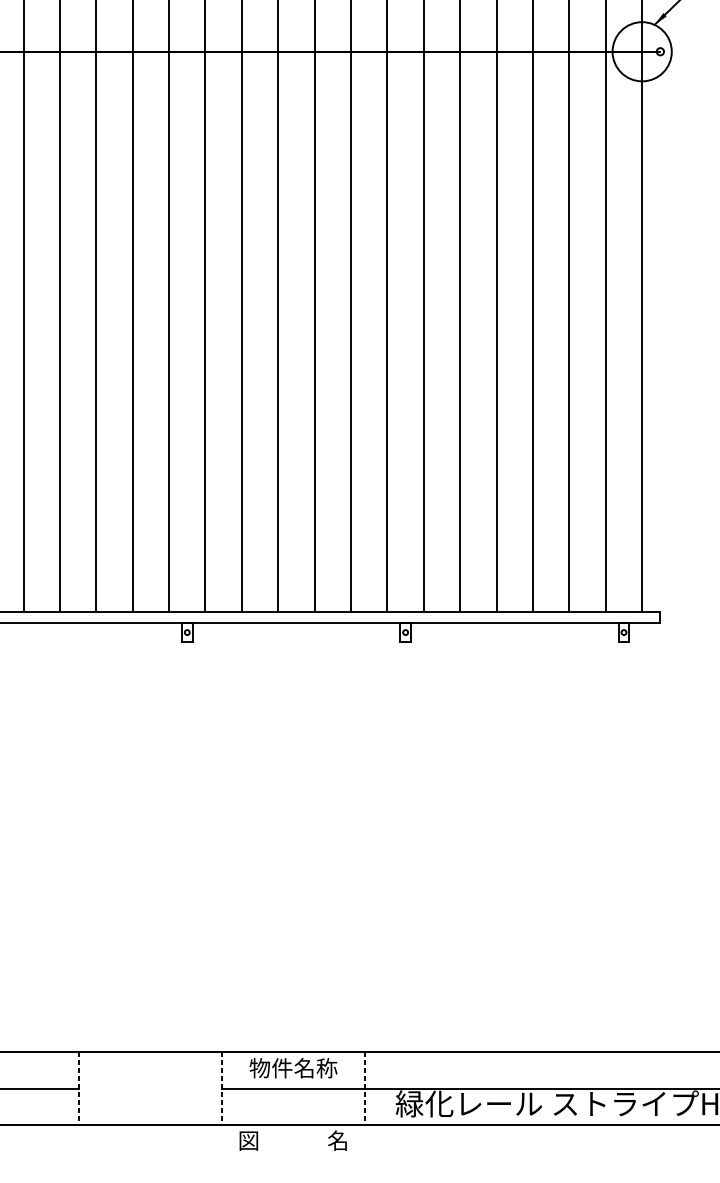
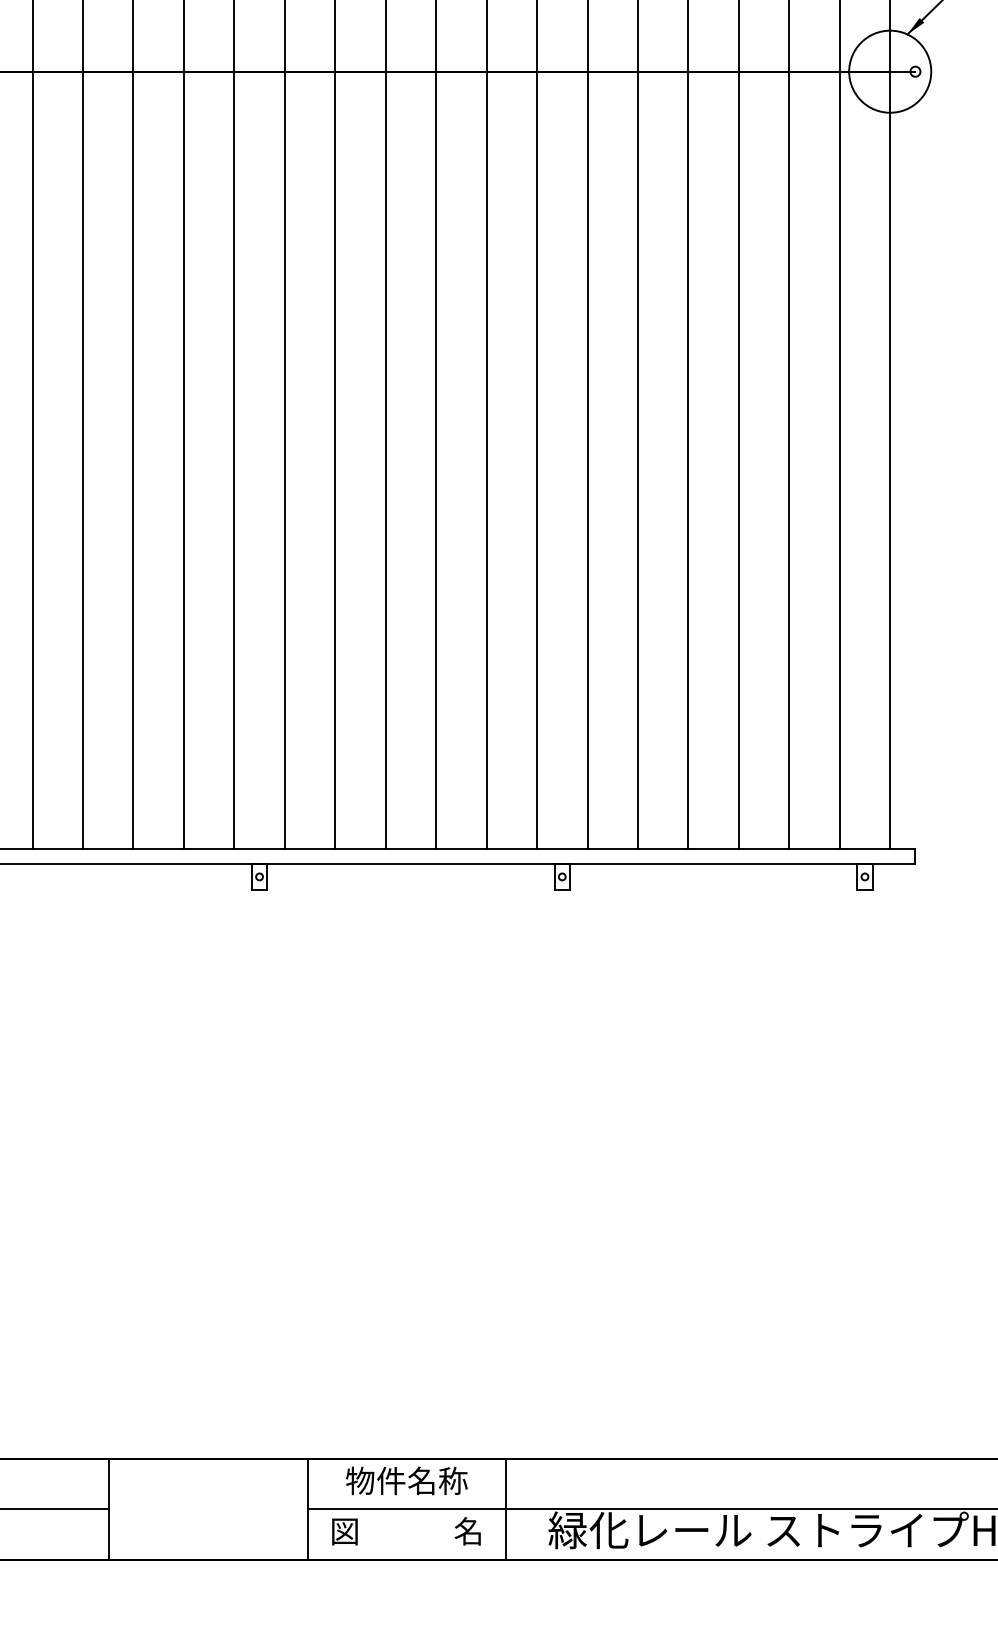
line: (79, 1088) -> (109, 1509), dashed -> solid
line: (221, 1088) -> (307, 1509), dashed -> solid
line: (365, 1088) -> (506, 1509), dashed -> solid
text: (293, 1140) -> (406, 1531), moved

